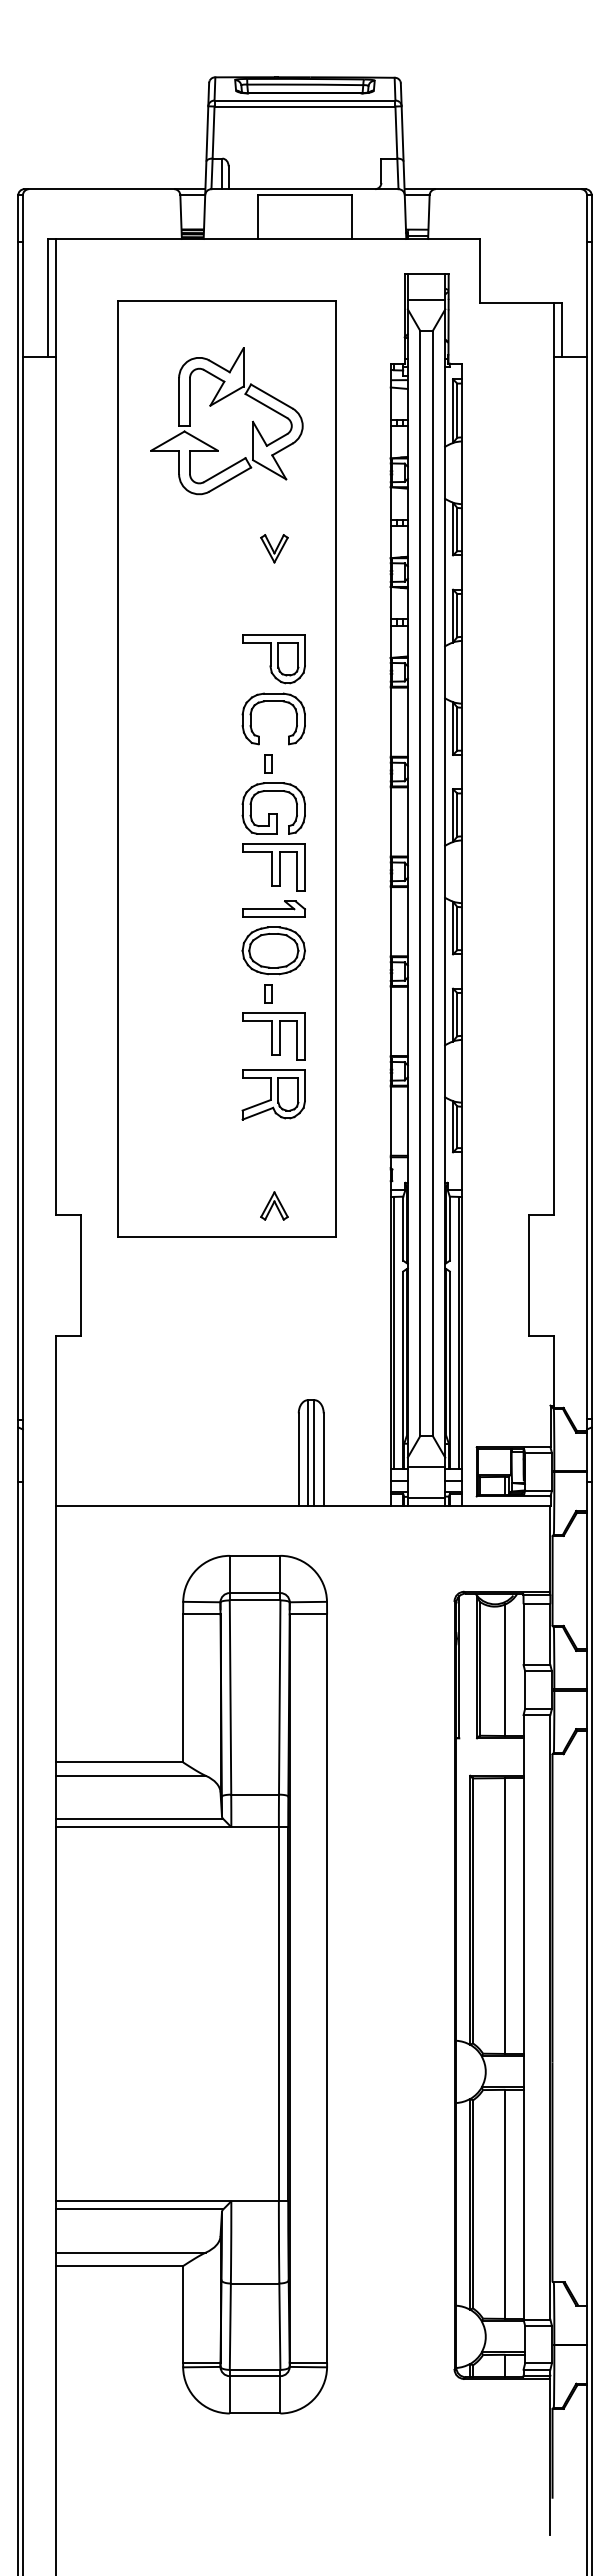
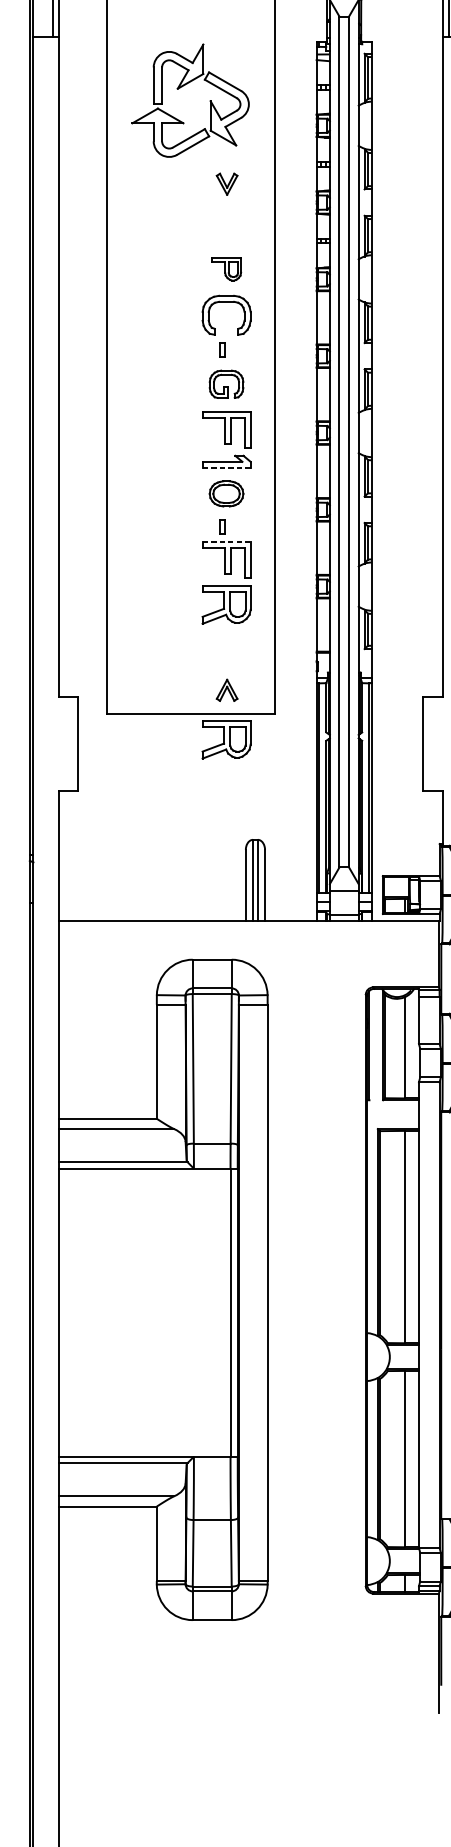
part: (216, 403) -> (182, 87), moved
part: (273, 659) -> (226, 269), size x0.6
part: (273, 808) -> (226, 384), size x0.7
line: (273, 917) -> (226, 468), solid -> dashed
part: (273, 950) -> (226, 493), size x0.7
line: (274, 1013) -> (227, 542), solid -> dashed
part: (273, 1269) -> (226, 739), added

